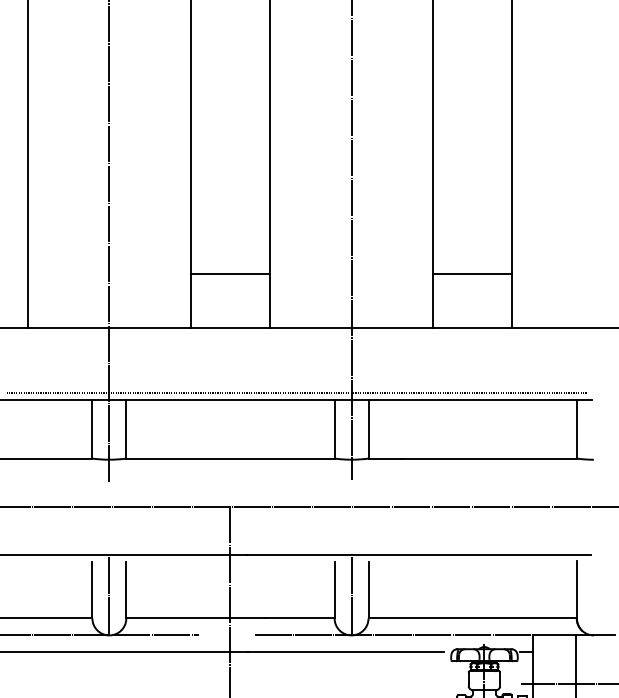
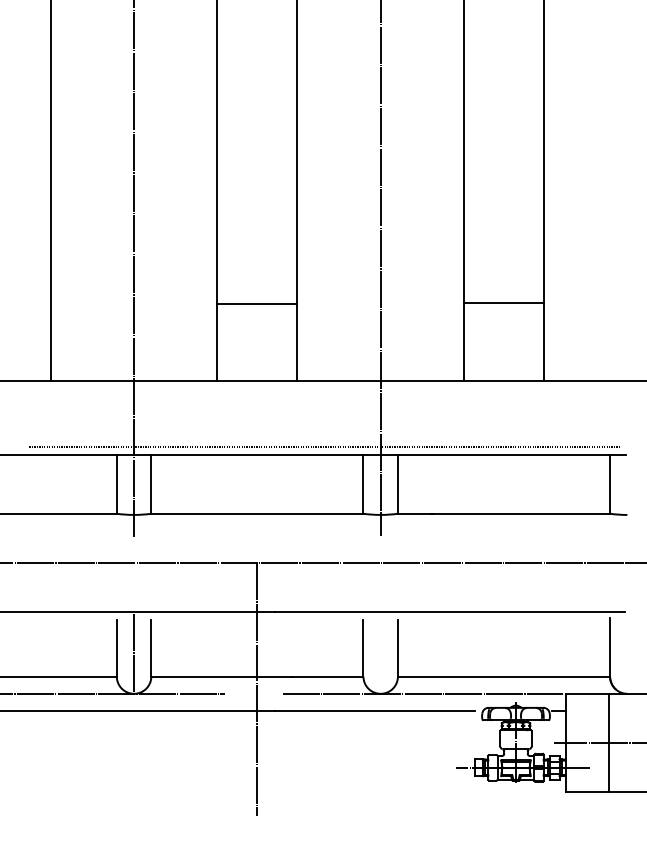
line: (230, 273) -> (257, 303), moved
line: (472, 273) -> (503, 302), moved
line: (351, 595) -> (380, 653), removed

